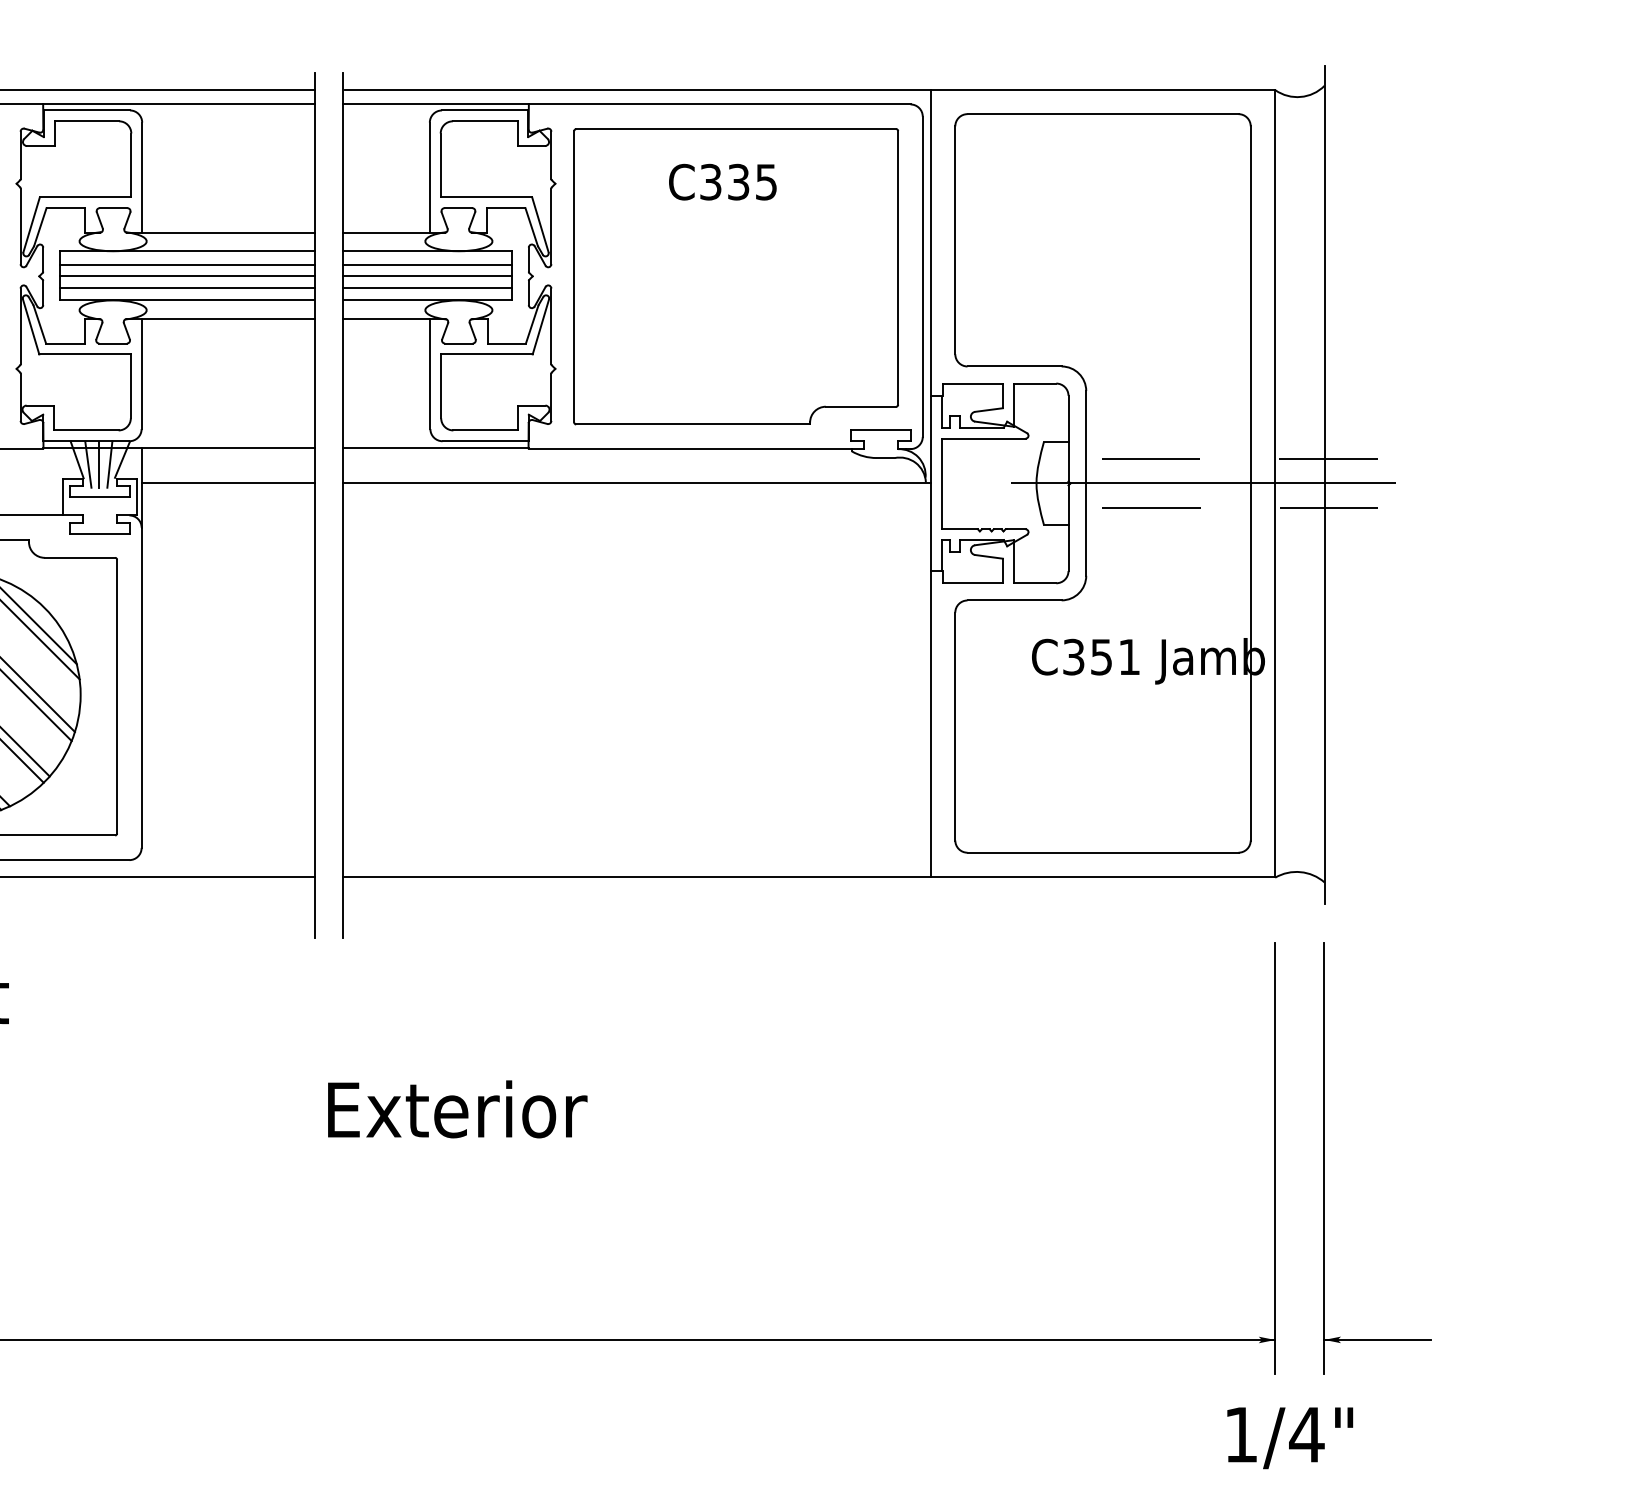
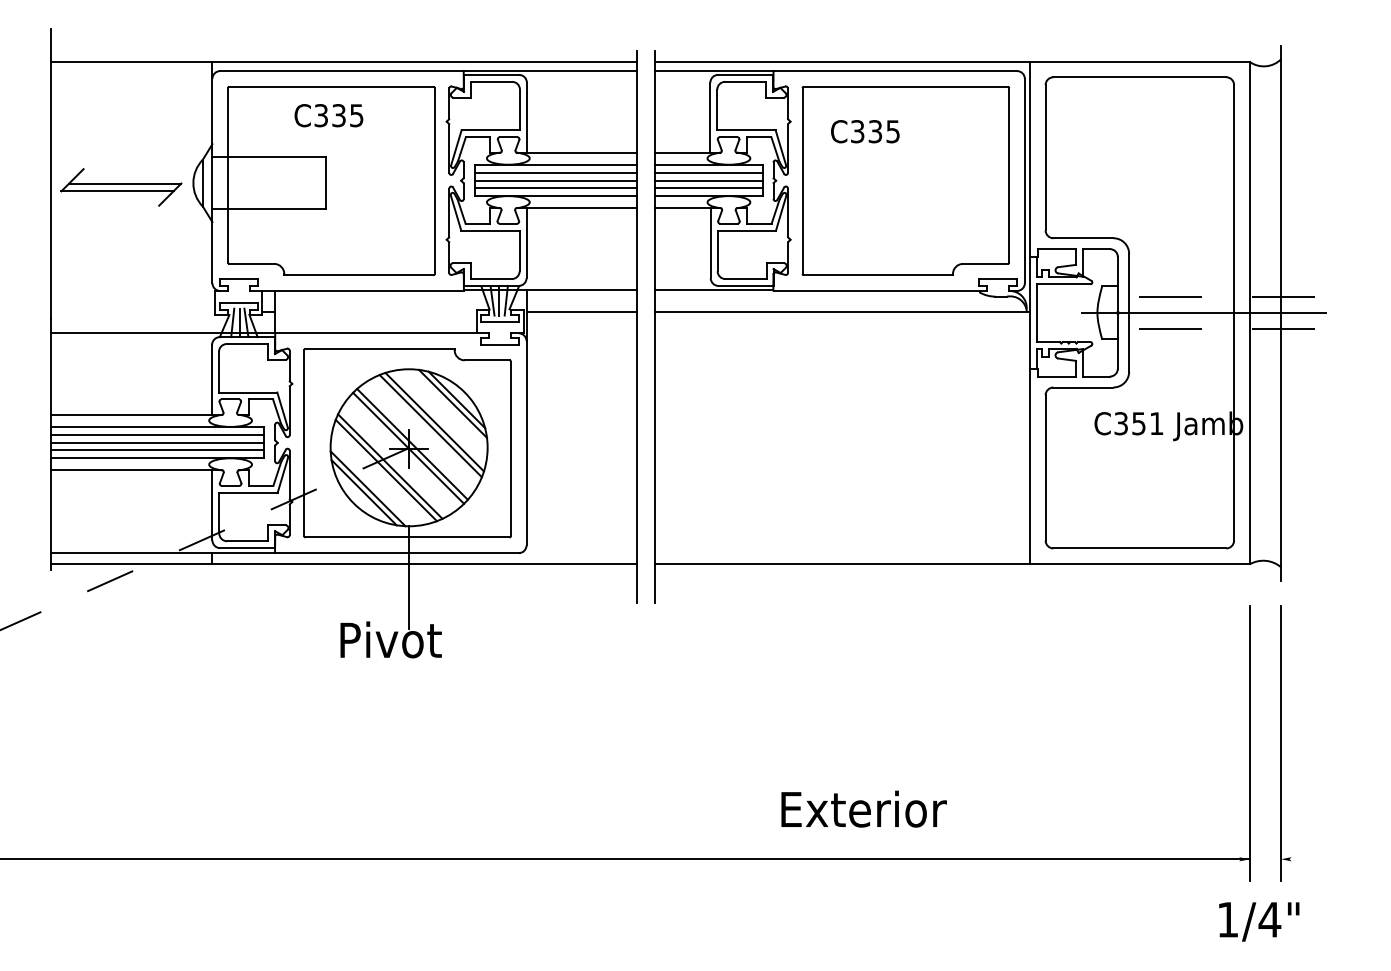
text: (723, 181) -> (865, 131), moved
text: (456, 1108) -> (863, 808), moved
line: (1378, 1340) -> (1315, 859), removed

